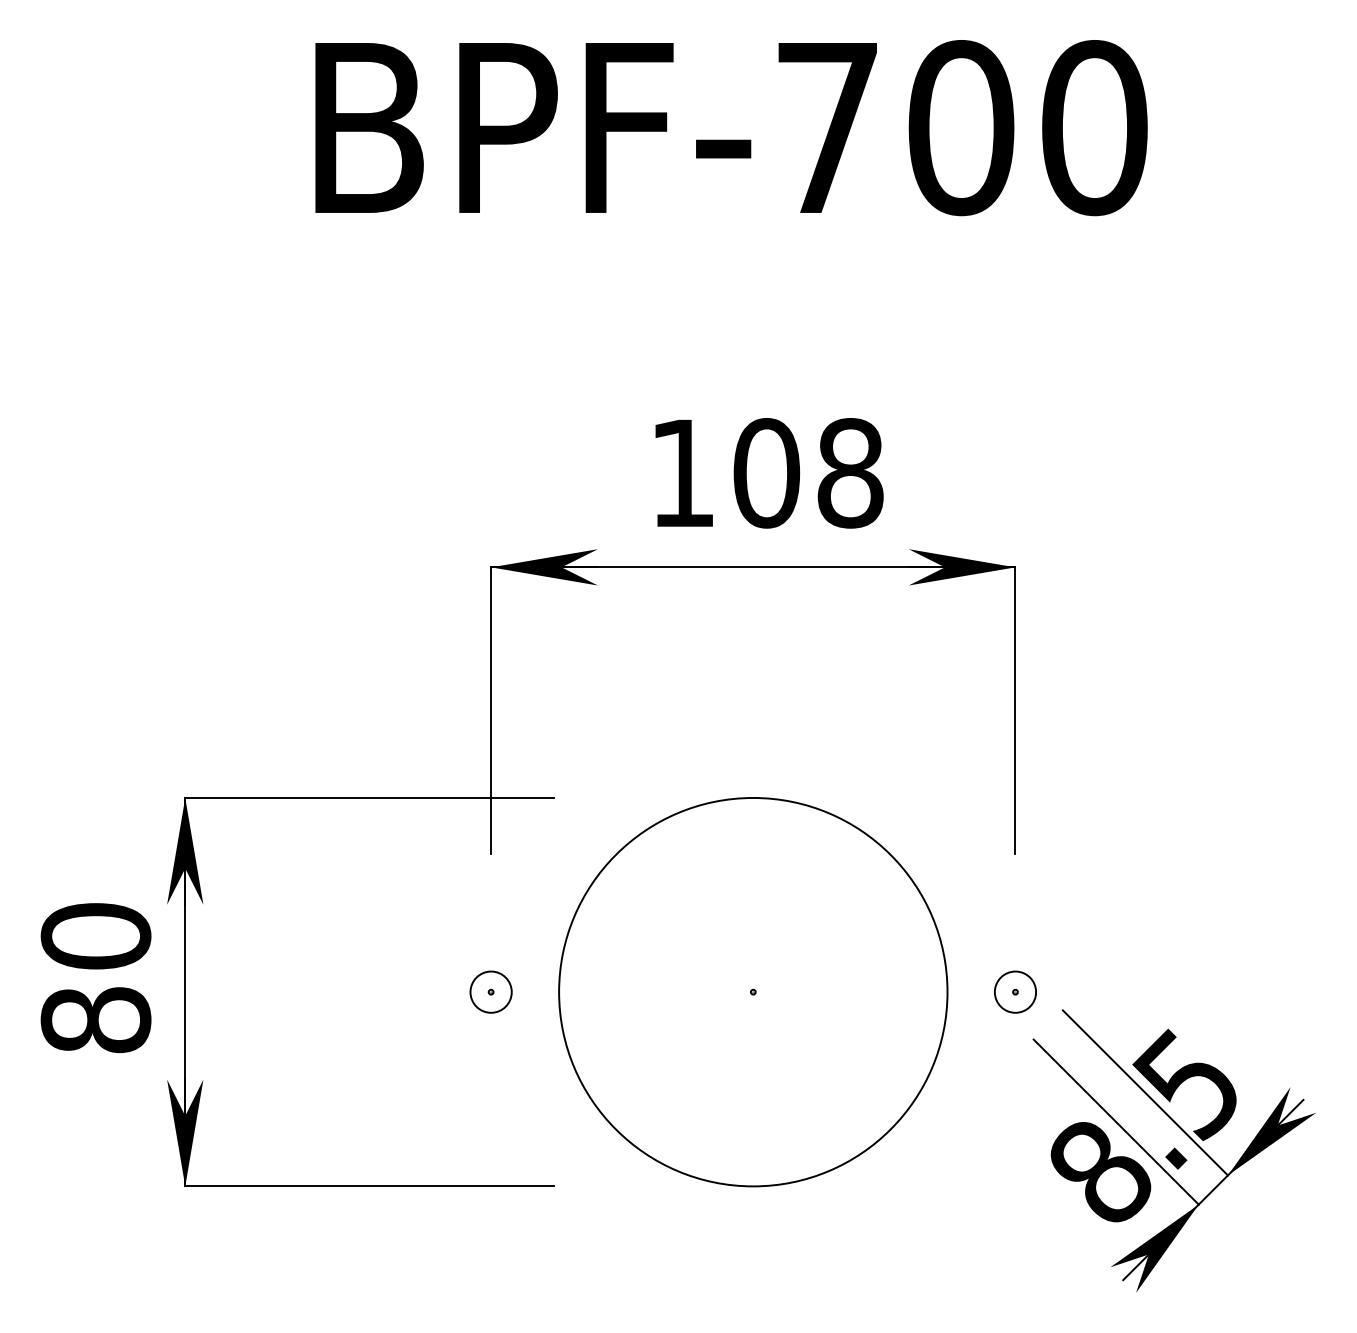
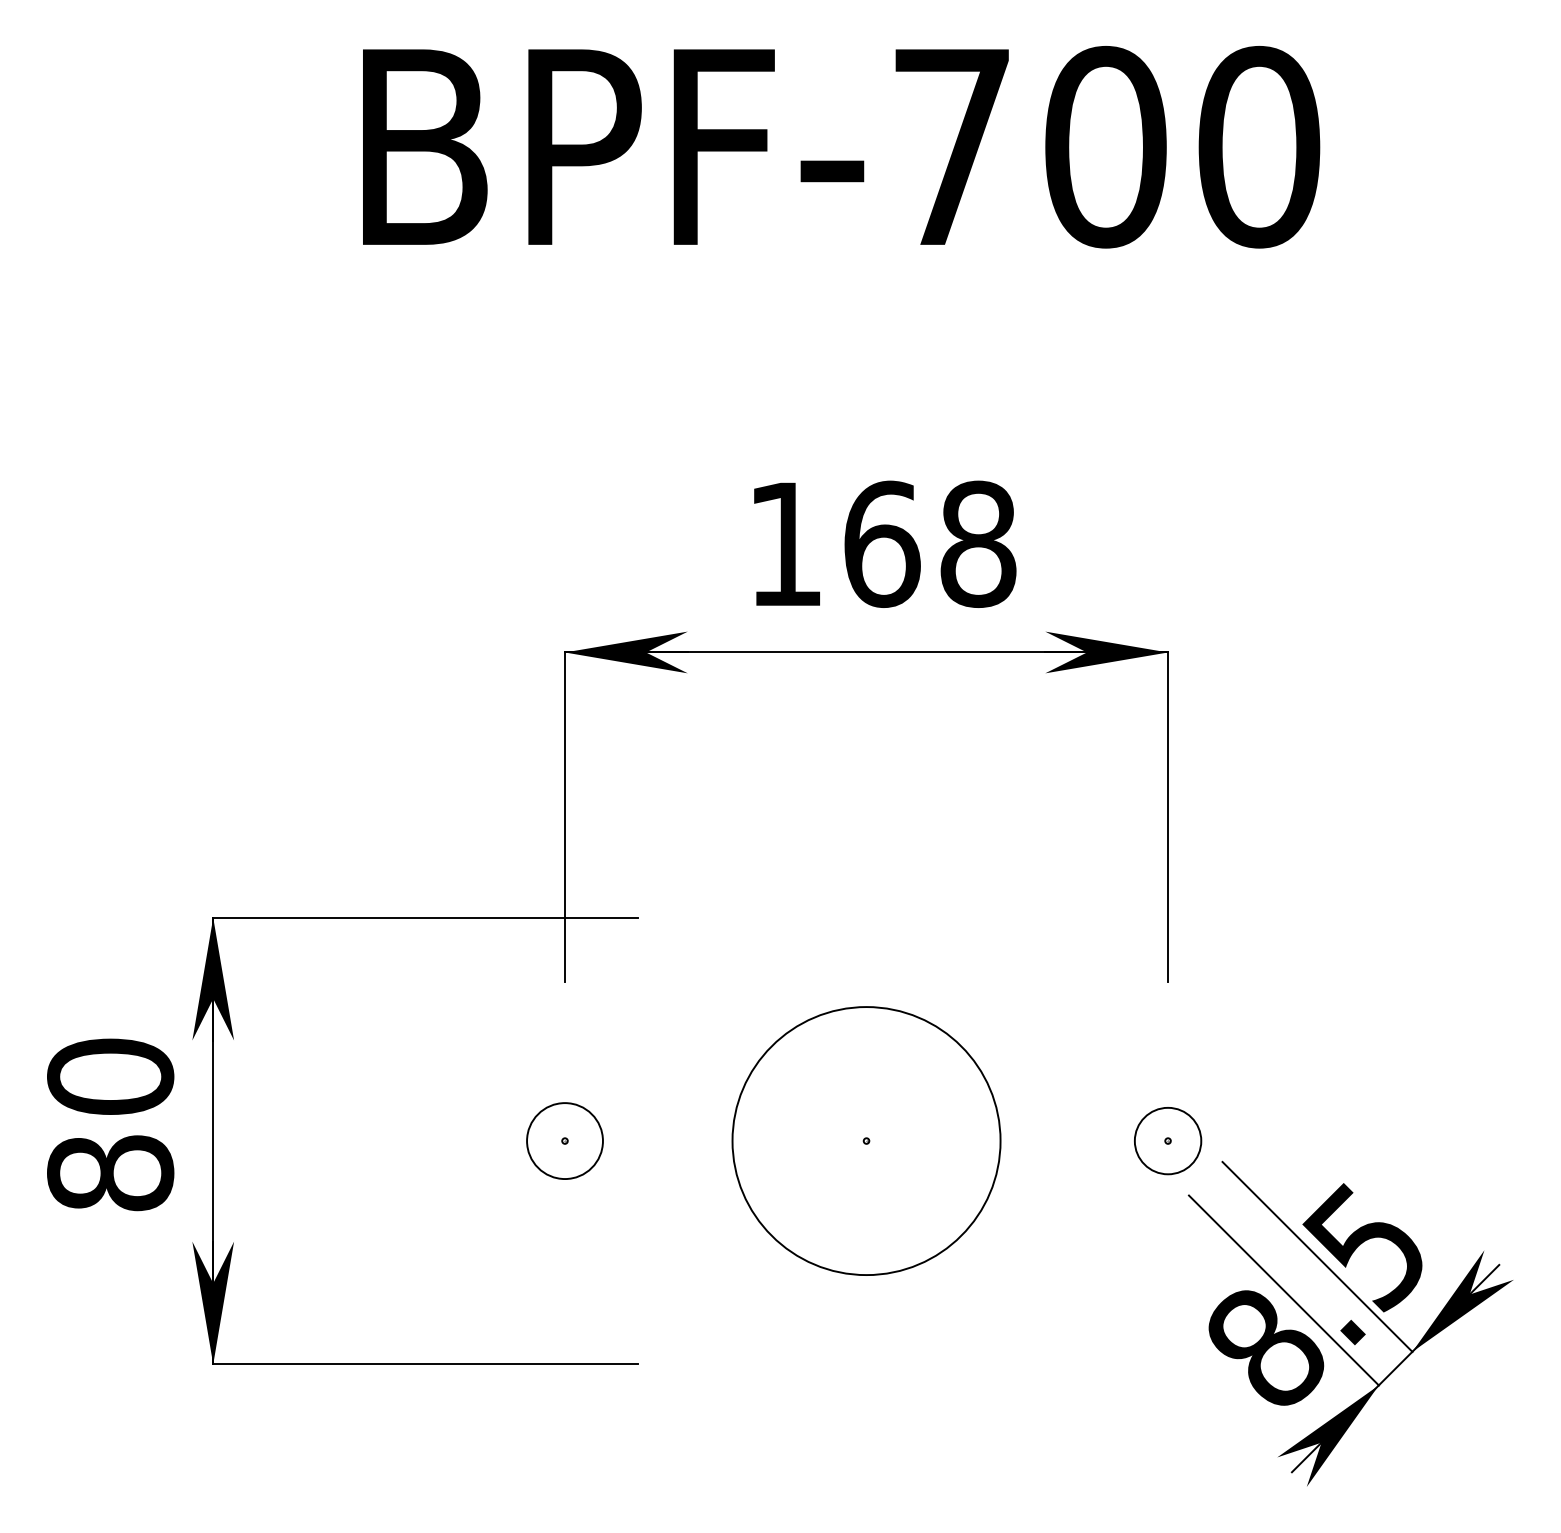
text: (766, 473) -> (881, 544), 108 -> 168
circle: (490, 991) -> (564, 1140), size x1.6
circle: (753, 991) -> (866, 1140), size x0.6
circle: (1015, 991) -> (1168, 1140), size x1.4

